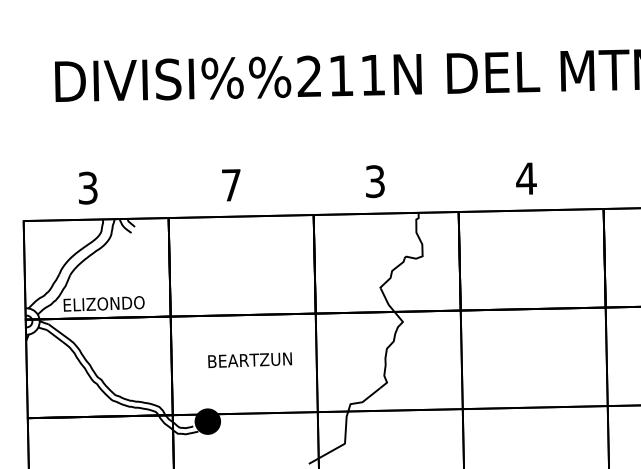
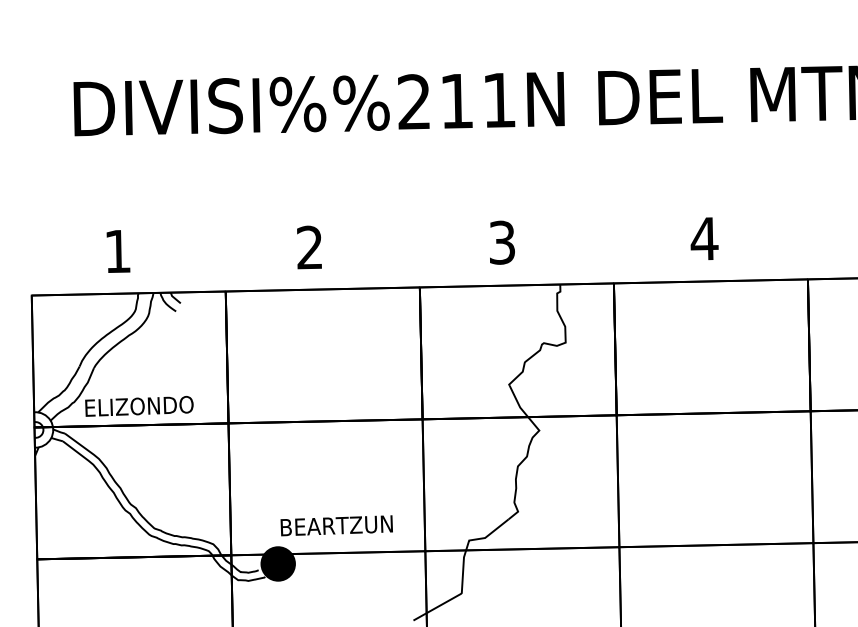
text: (231, 185) -> (309, 247), 7 -> 2
text: (87, 188) -> (117, 251), 3 -> 1
text: (249, 360) -> (336, 525), moved

